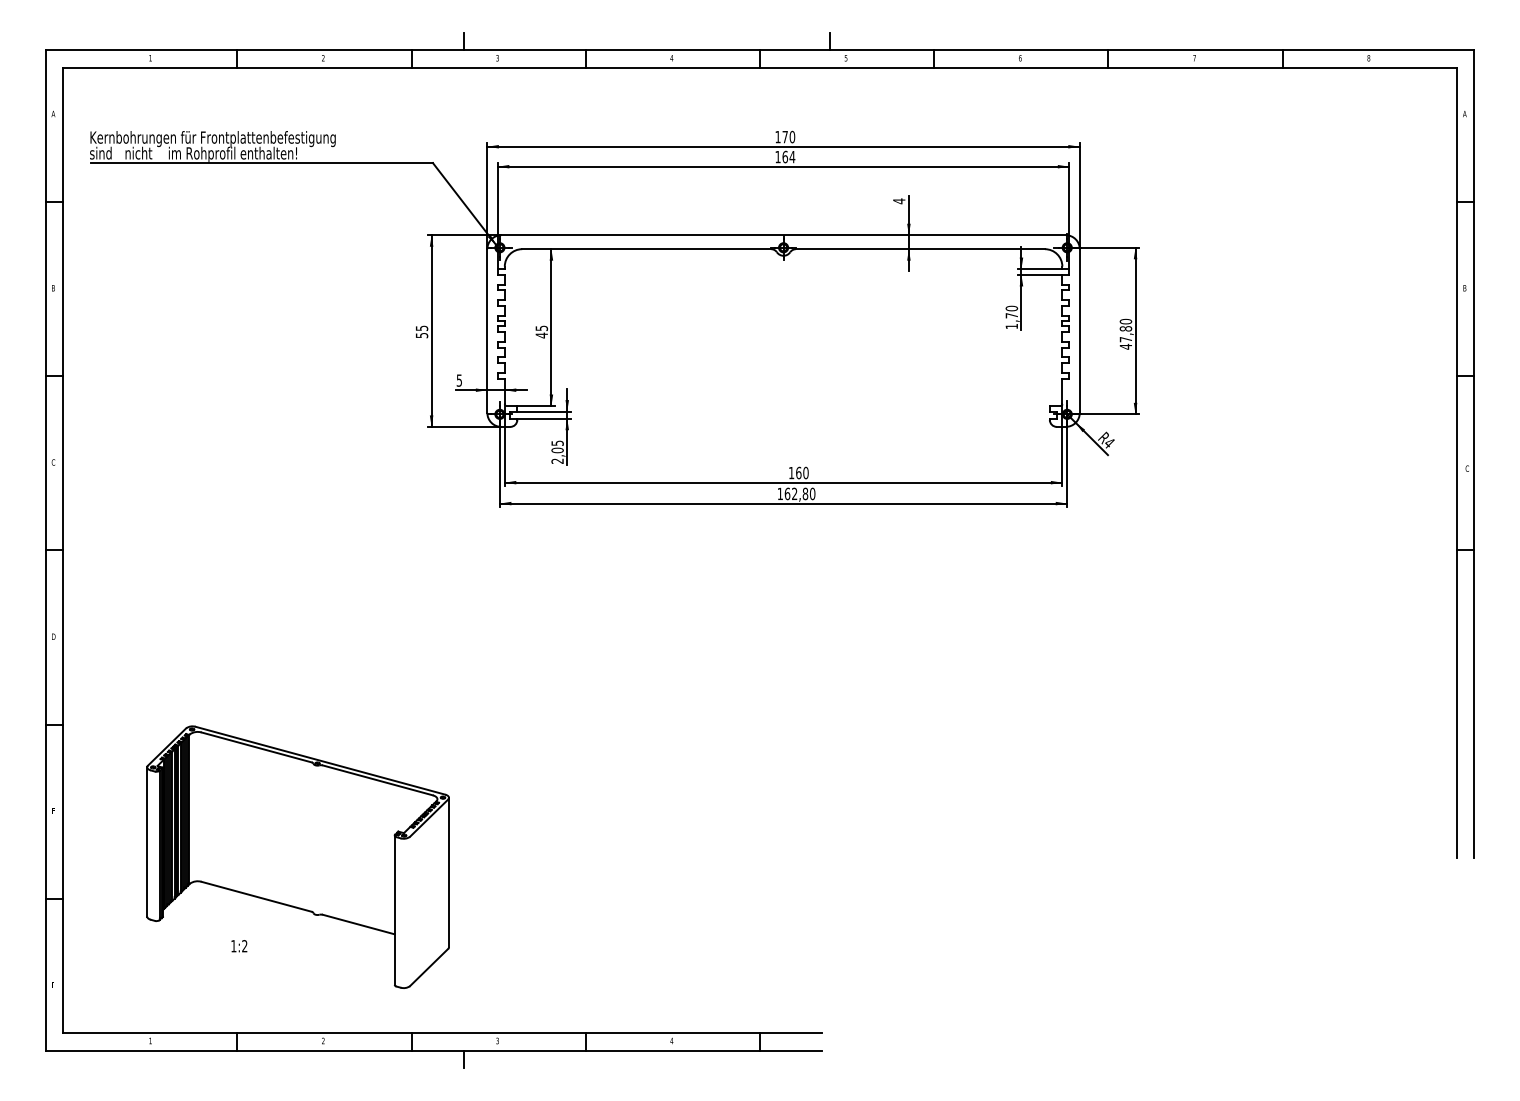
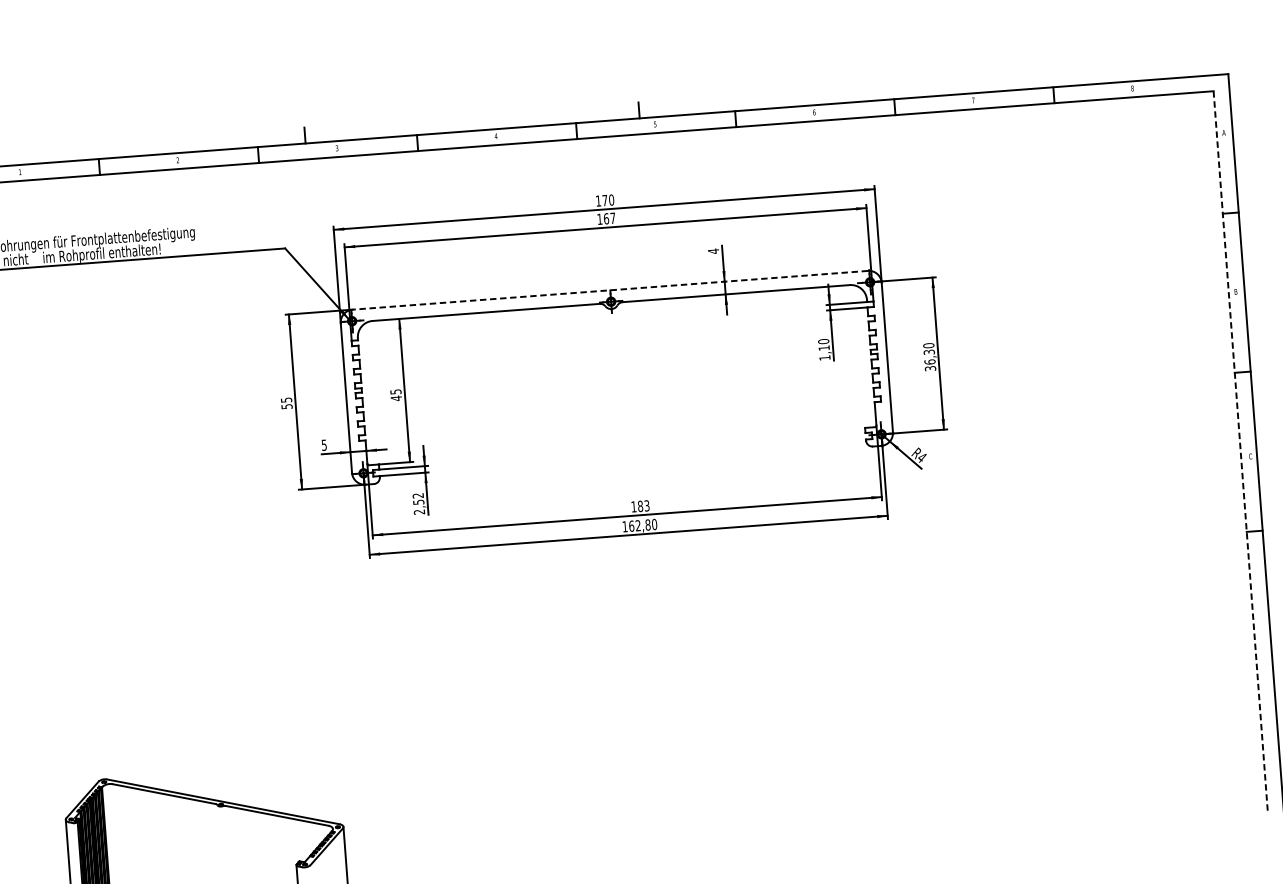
text: (792, 157) -> (613, 218), 164 -> 167
line: (783, 235) -> (610, 290), solid -> dashed
text: (1011, 315) -> (823, 347), 1,70 -> 1,10
text: (1125, 337) -> (929, 360), 47,80 -> 36,30
text: (557, 446) -> (418, 498), 2,05 -> 2,52
line: (1456, 463) -> (1240, 452), solid -> dashed
text: (802, 472) -> (643, 505), 160 -> 183

